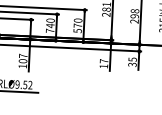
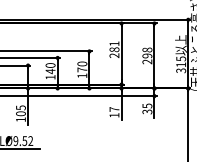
text: (77, 30) -> (82, 75), 570 -> 170
text: (50, 31) -> (50, 77), 740 -> 140
text: (22, 55) -> (20, 107), 107 -> 105

